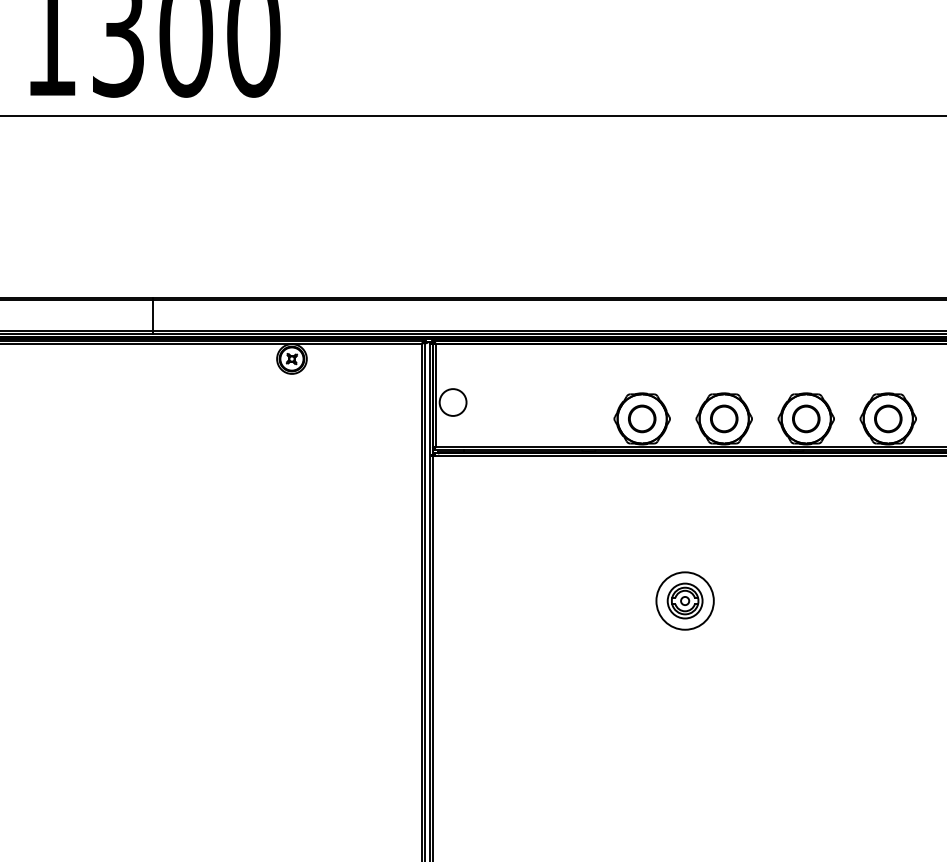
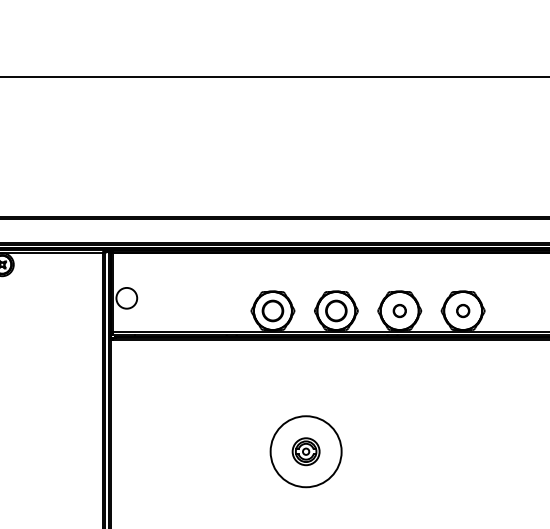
part: (806, 418) -> (399, 310), size x0.6
part: (888, 418) -> (463, 310), size x0.6
circle: (684, 600) -> (305, 451), size x1.6

